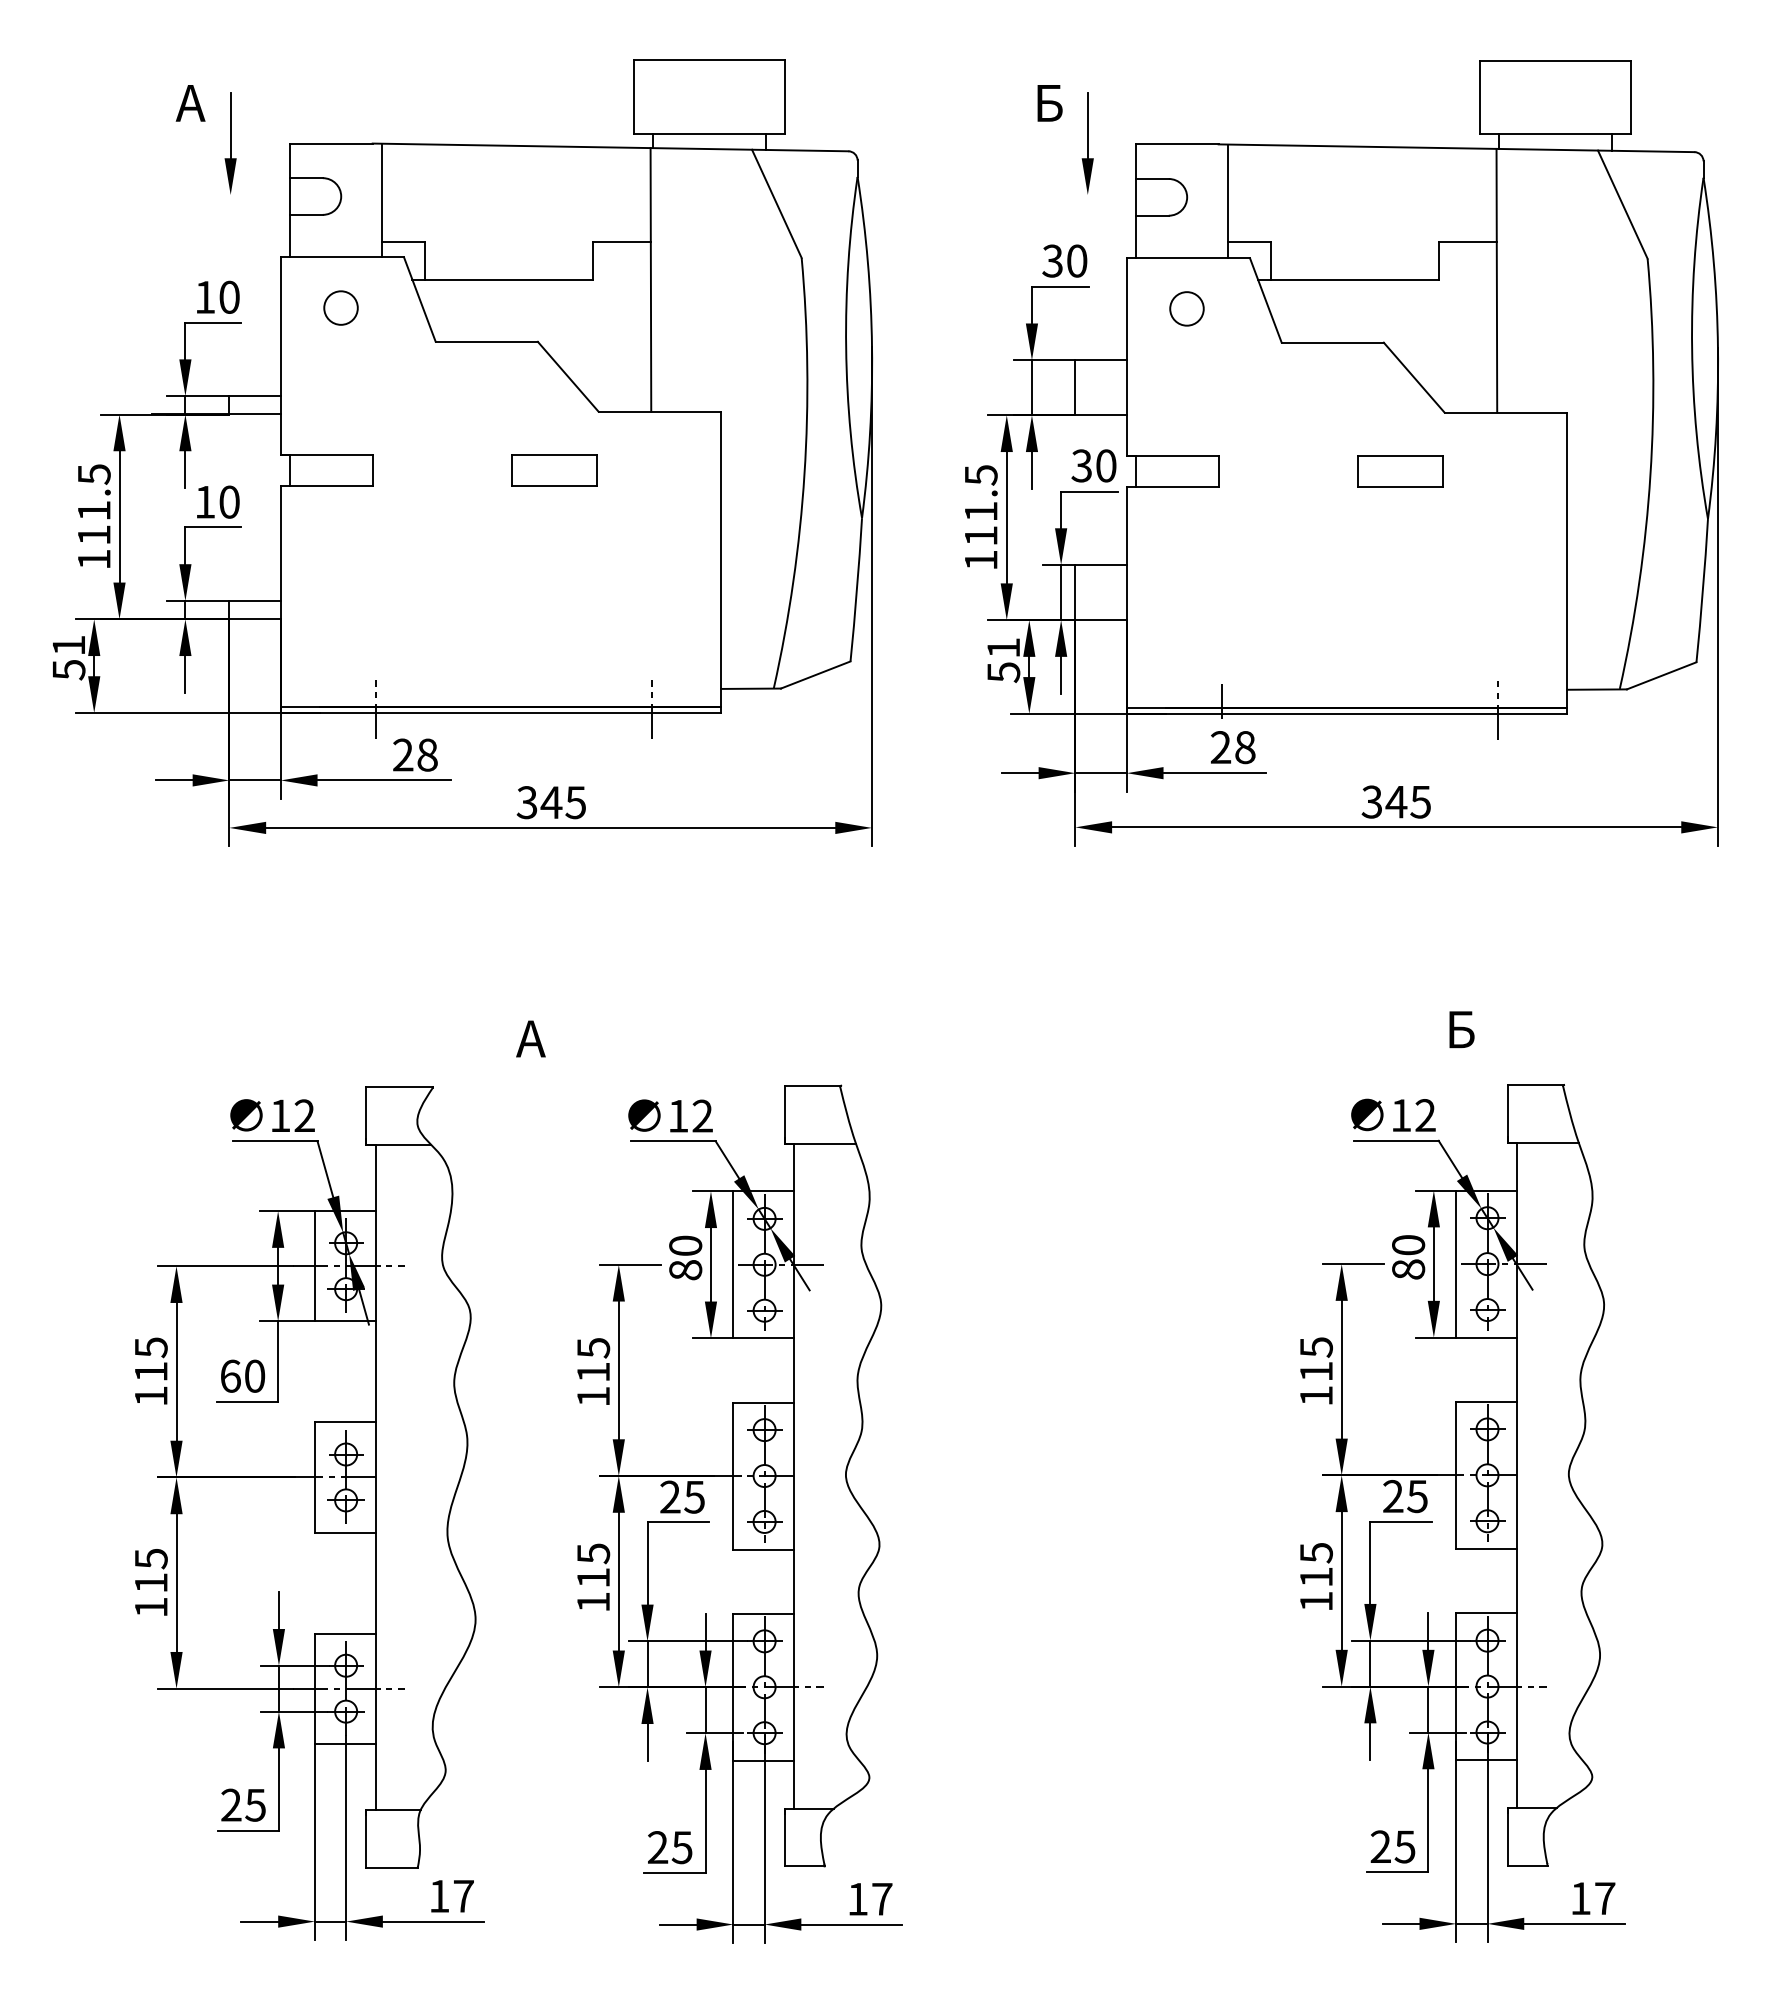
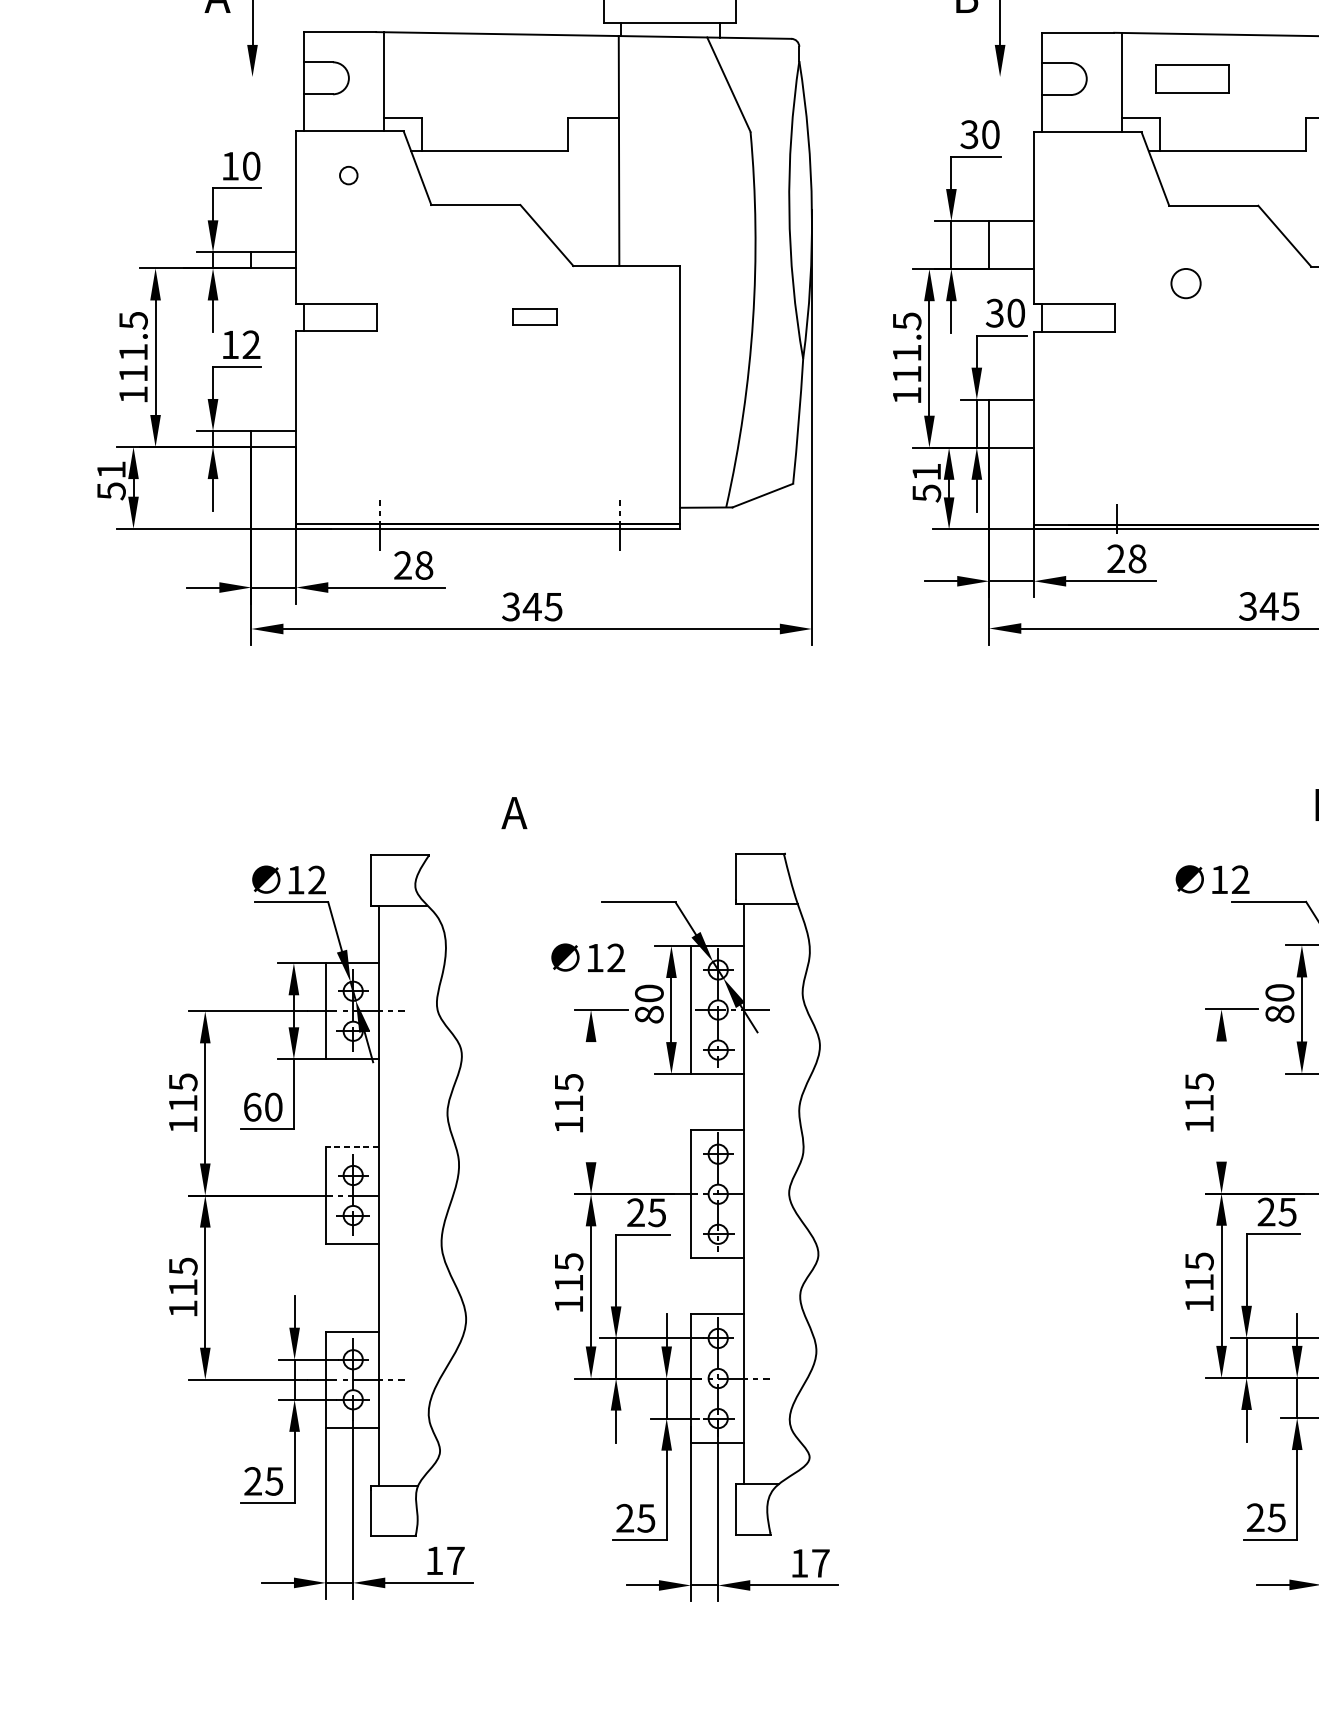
circle: (340, 307) -> (348, 175), size x0.6
circle: (1186, 308) -> (1185, 283), moved
part: (554, 470) -> (534, 317), size x0.6
part: (1400, 471) -> (1192, 79), moved
text: (229, 501) -> (251, 344), 10 -> 12
text: (1393, 1114) -> (1212, 878), moved
text: (670, 1115) -> (588, 957), moved
line: (1341, 1369) -> (1221, 1101), removed
line: (618, 1370) -> (590, 1102), removed
line: (344, 1422) -> (351, 1147), solid -> dashed

